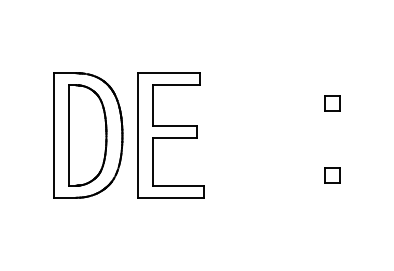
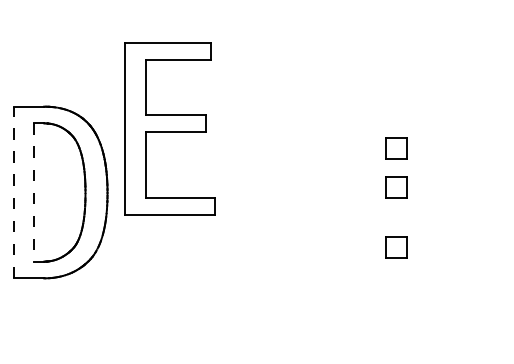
part: (332, 131) -> (397, 187), added
line: (54, 135) -> (13, 192), solid -> dashed
line: (69, 135) -> (34, 192), solid -> dashed
part: (170, 135) -> (169, 129), moved

